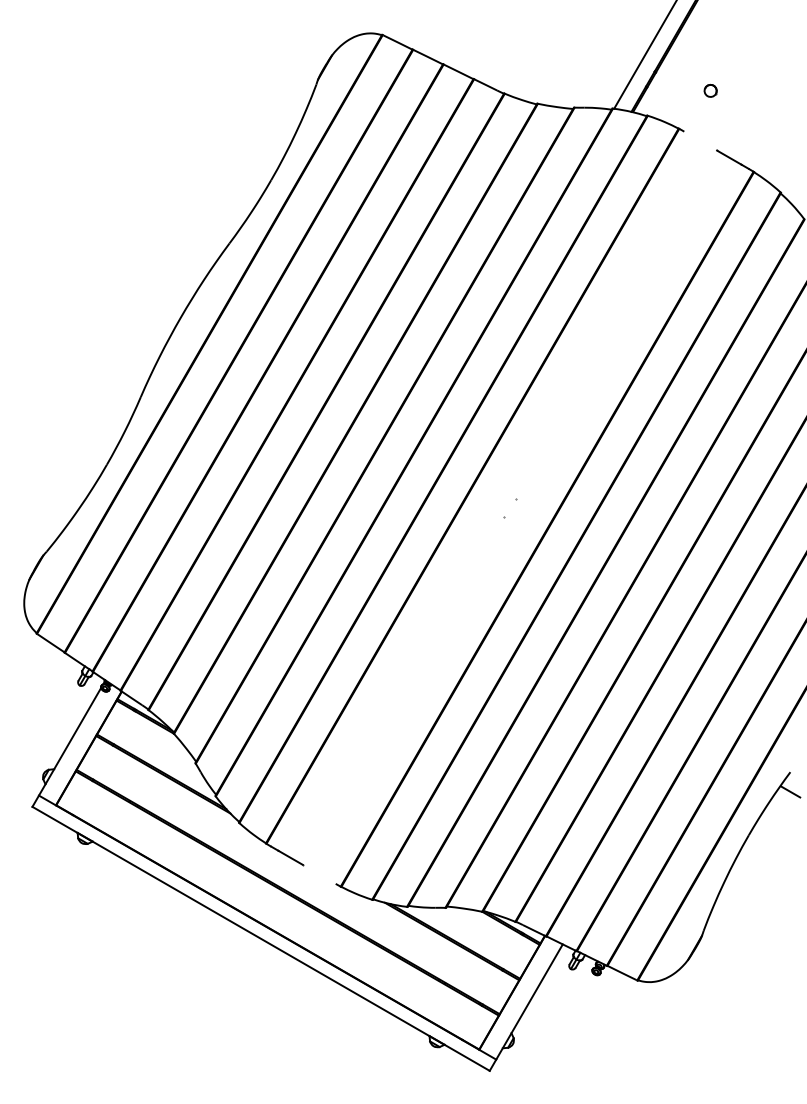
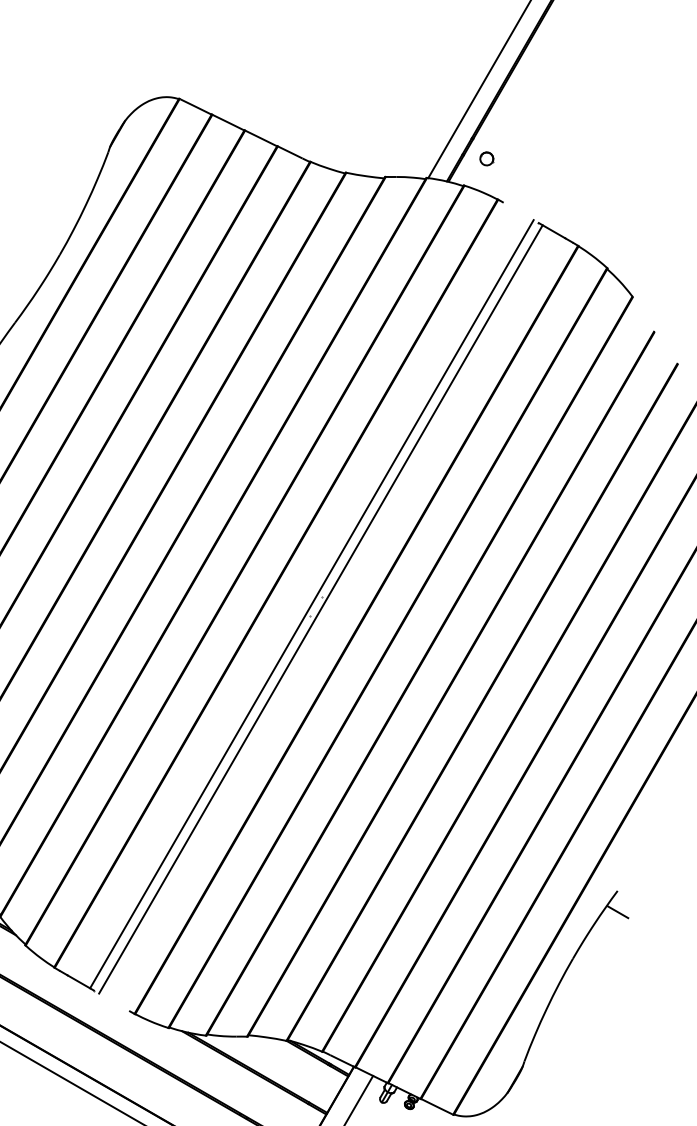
part: (710, 90) -> (486, 158), moved
line: (505, 504) -> (311, 603), added
line: (513, 509) -> (320, 608), added

